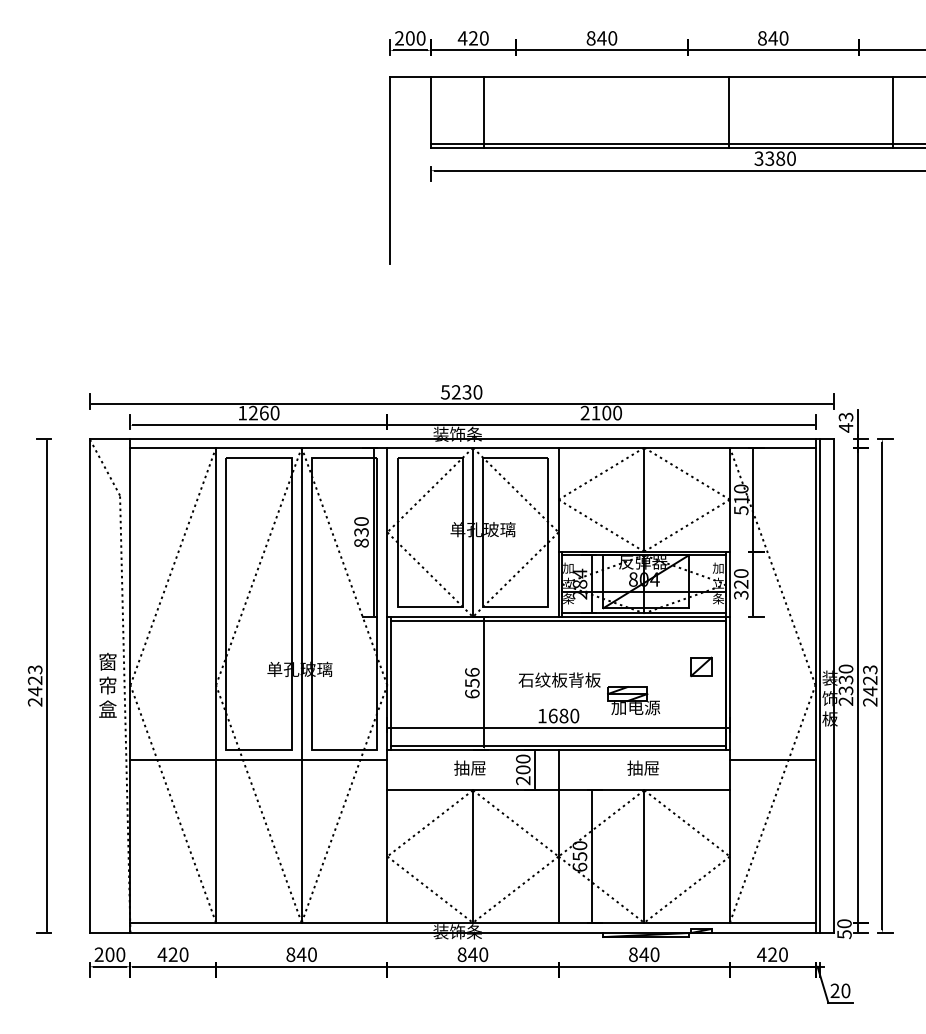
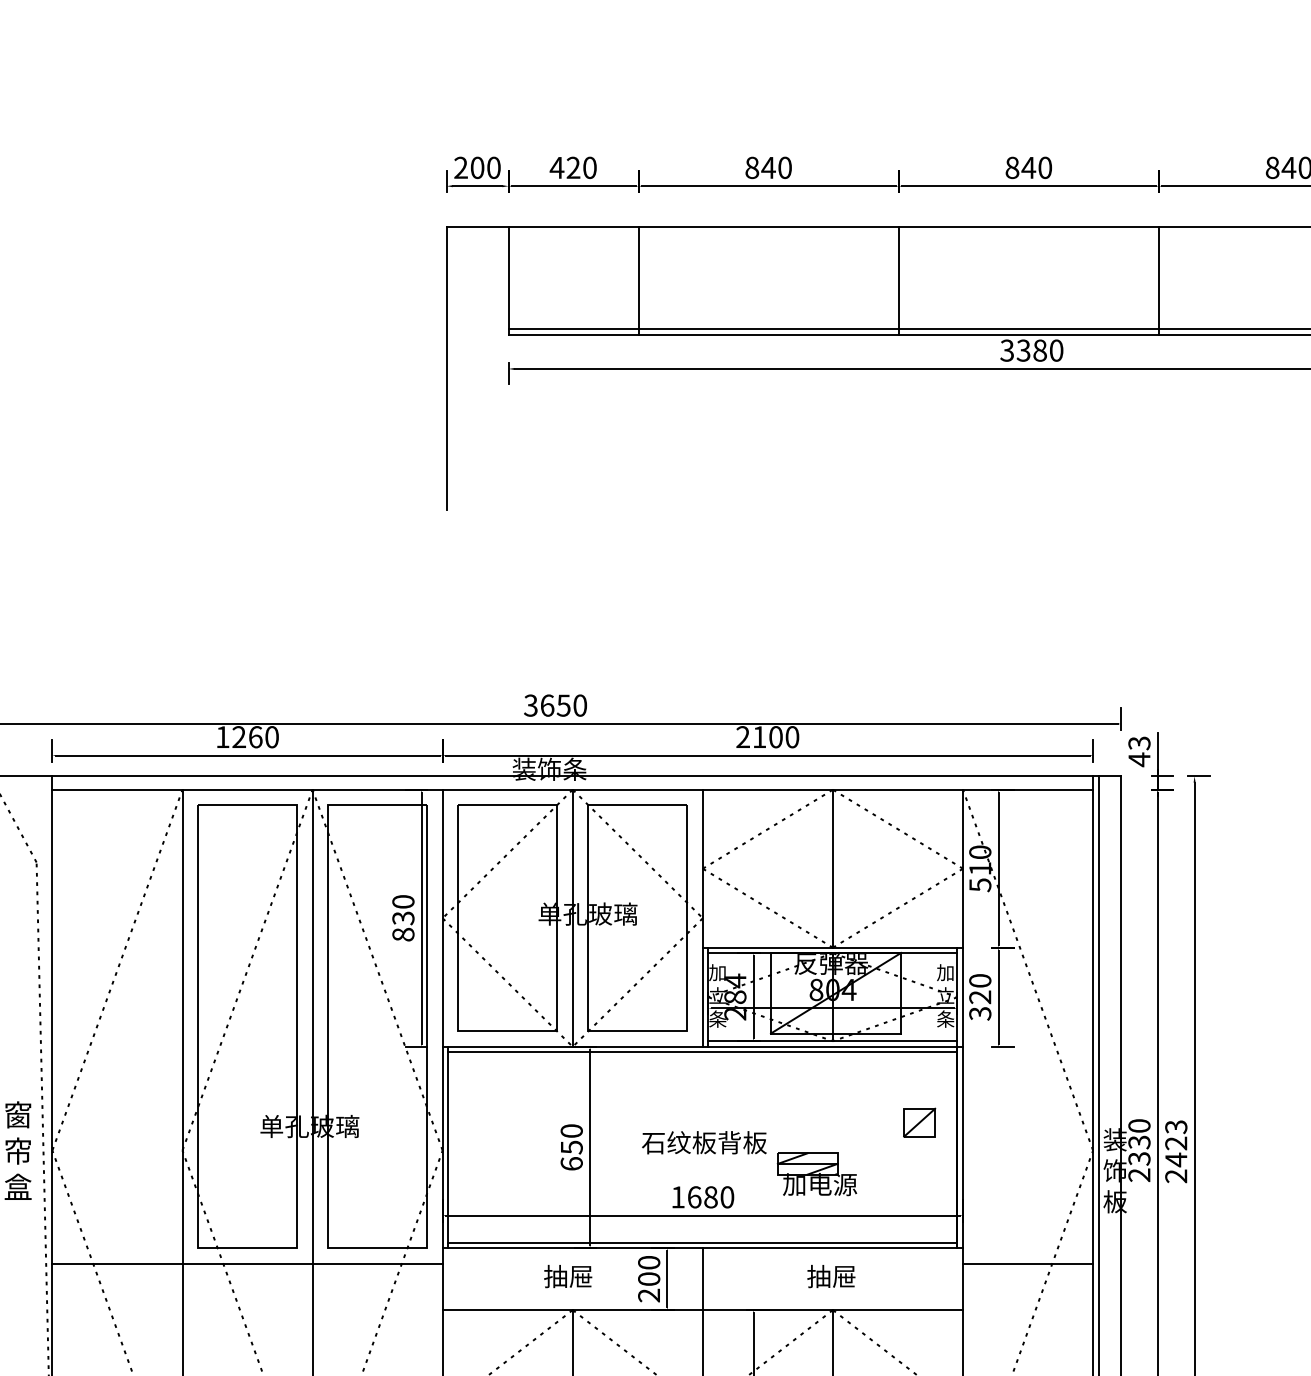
line: (484, 112) -> (638, 280), moved
line: (728, 112) -> (898, 280), moved
line: (892, 112) -> (1158, 280), moved
text: (456, 392) -> (547, 705), 5230 -> 3650
text: (472, 671) -> (572, 1129), 656 -> 650

